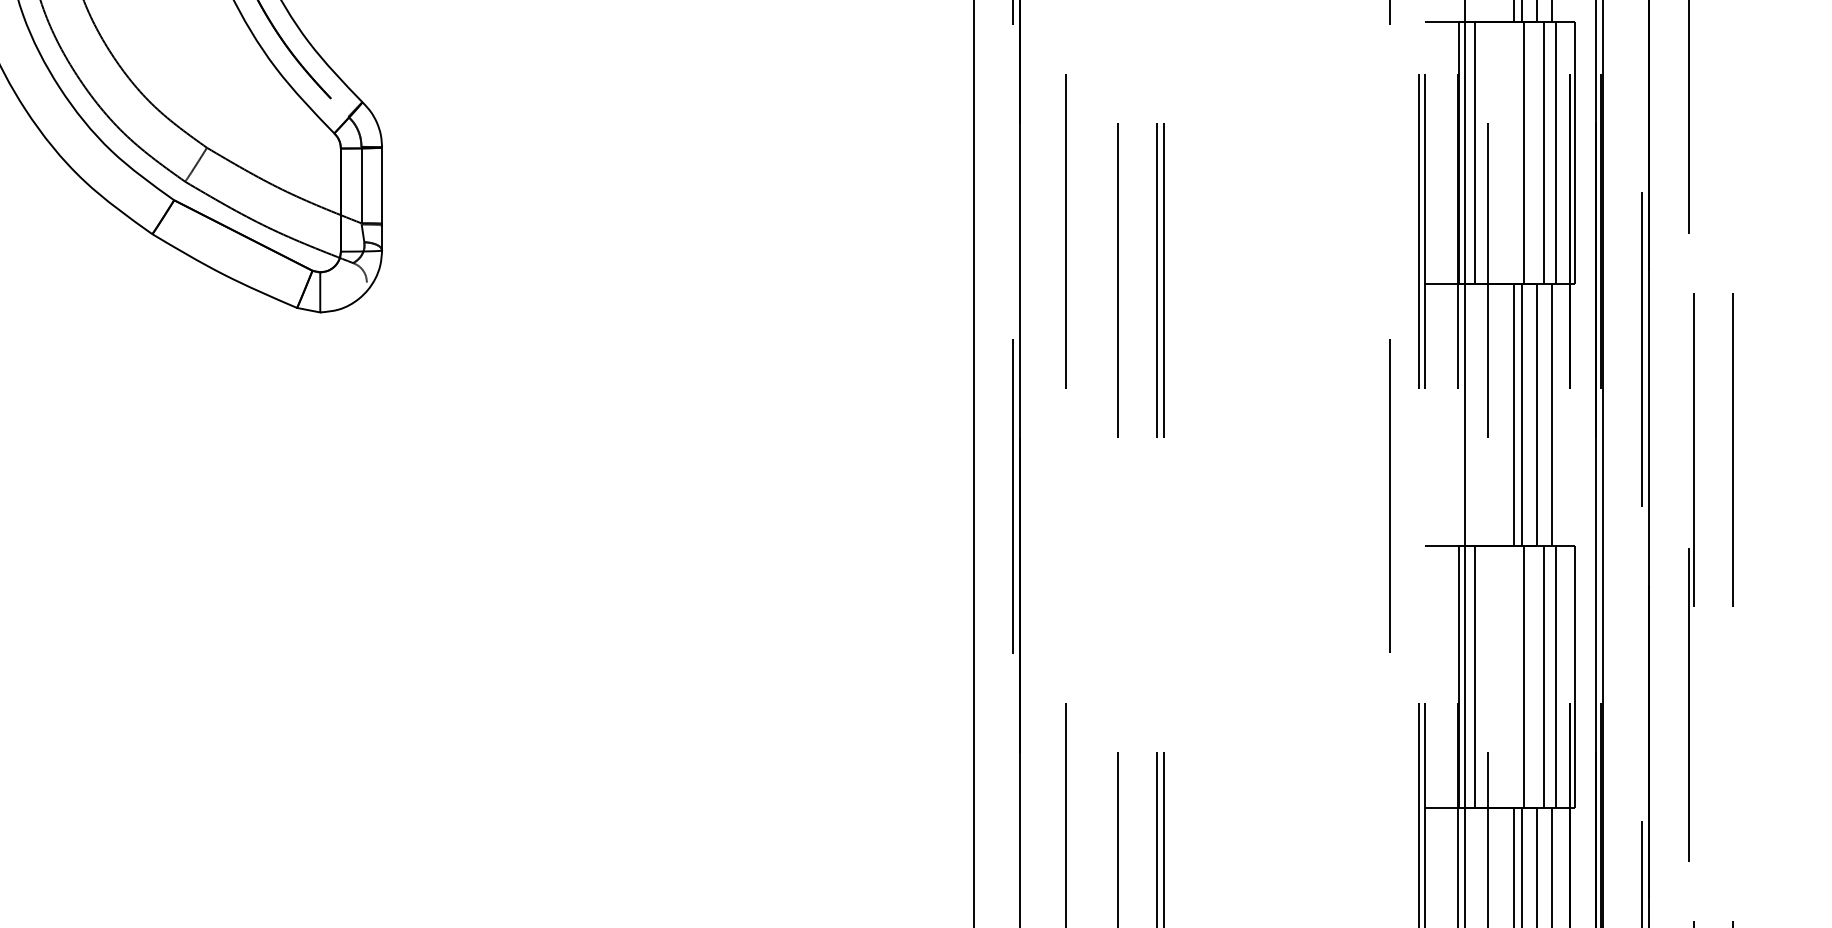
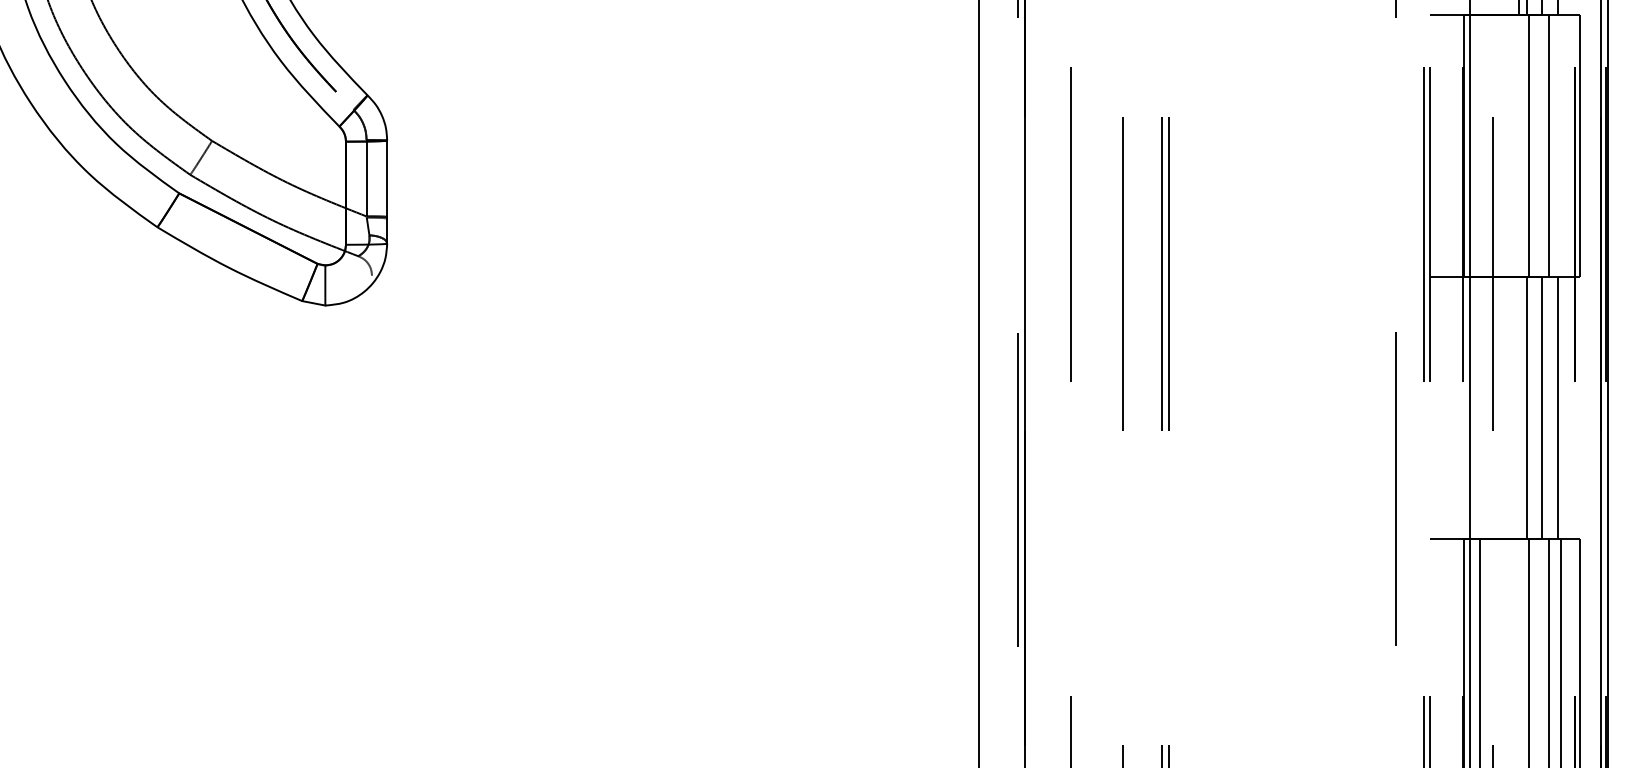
line: (1475, 152) -> (1480, 145), removed
line: (1556, 152) -> (1561, 145), removed
line: (1514, 414) -> (1519, 407), removed

